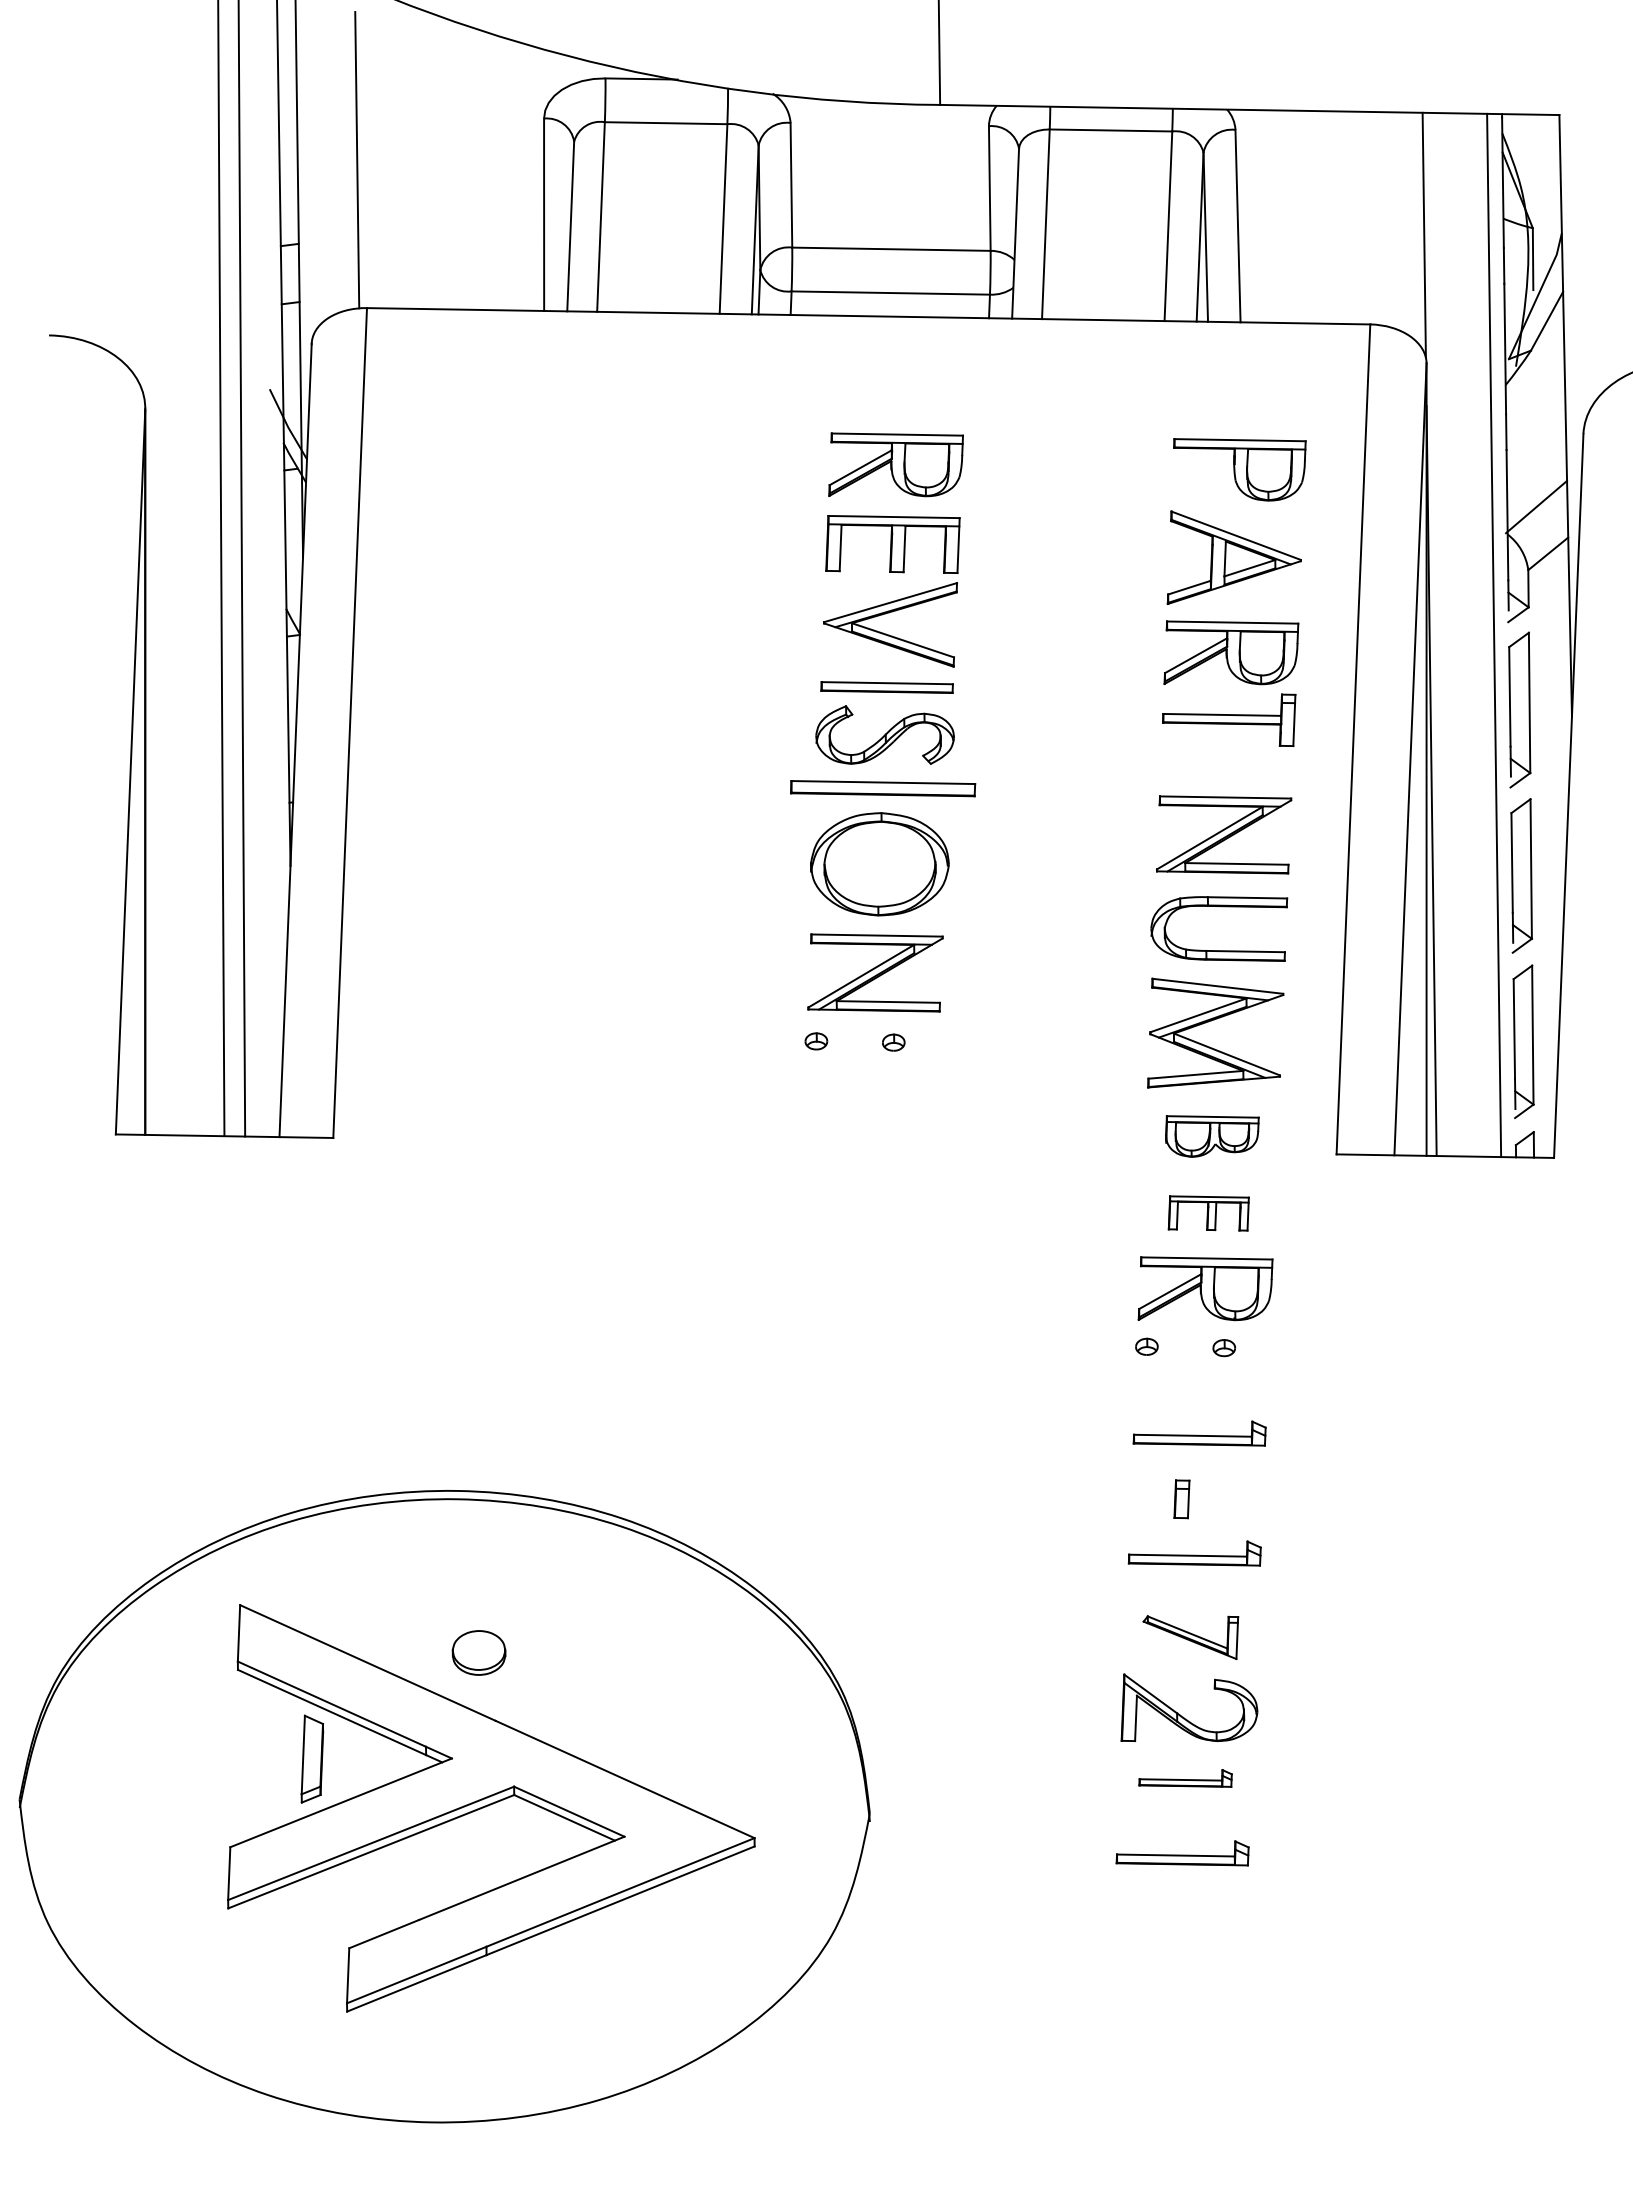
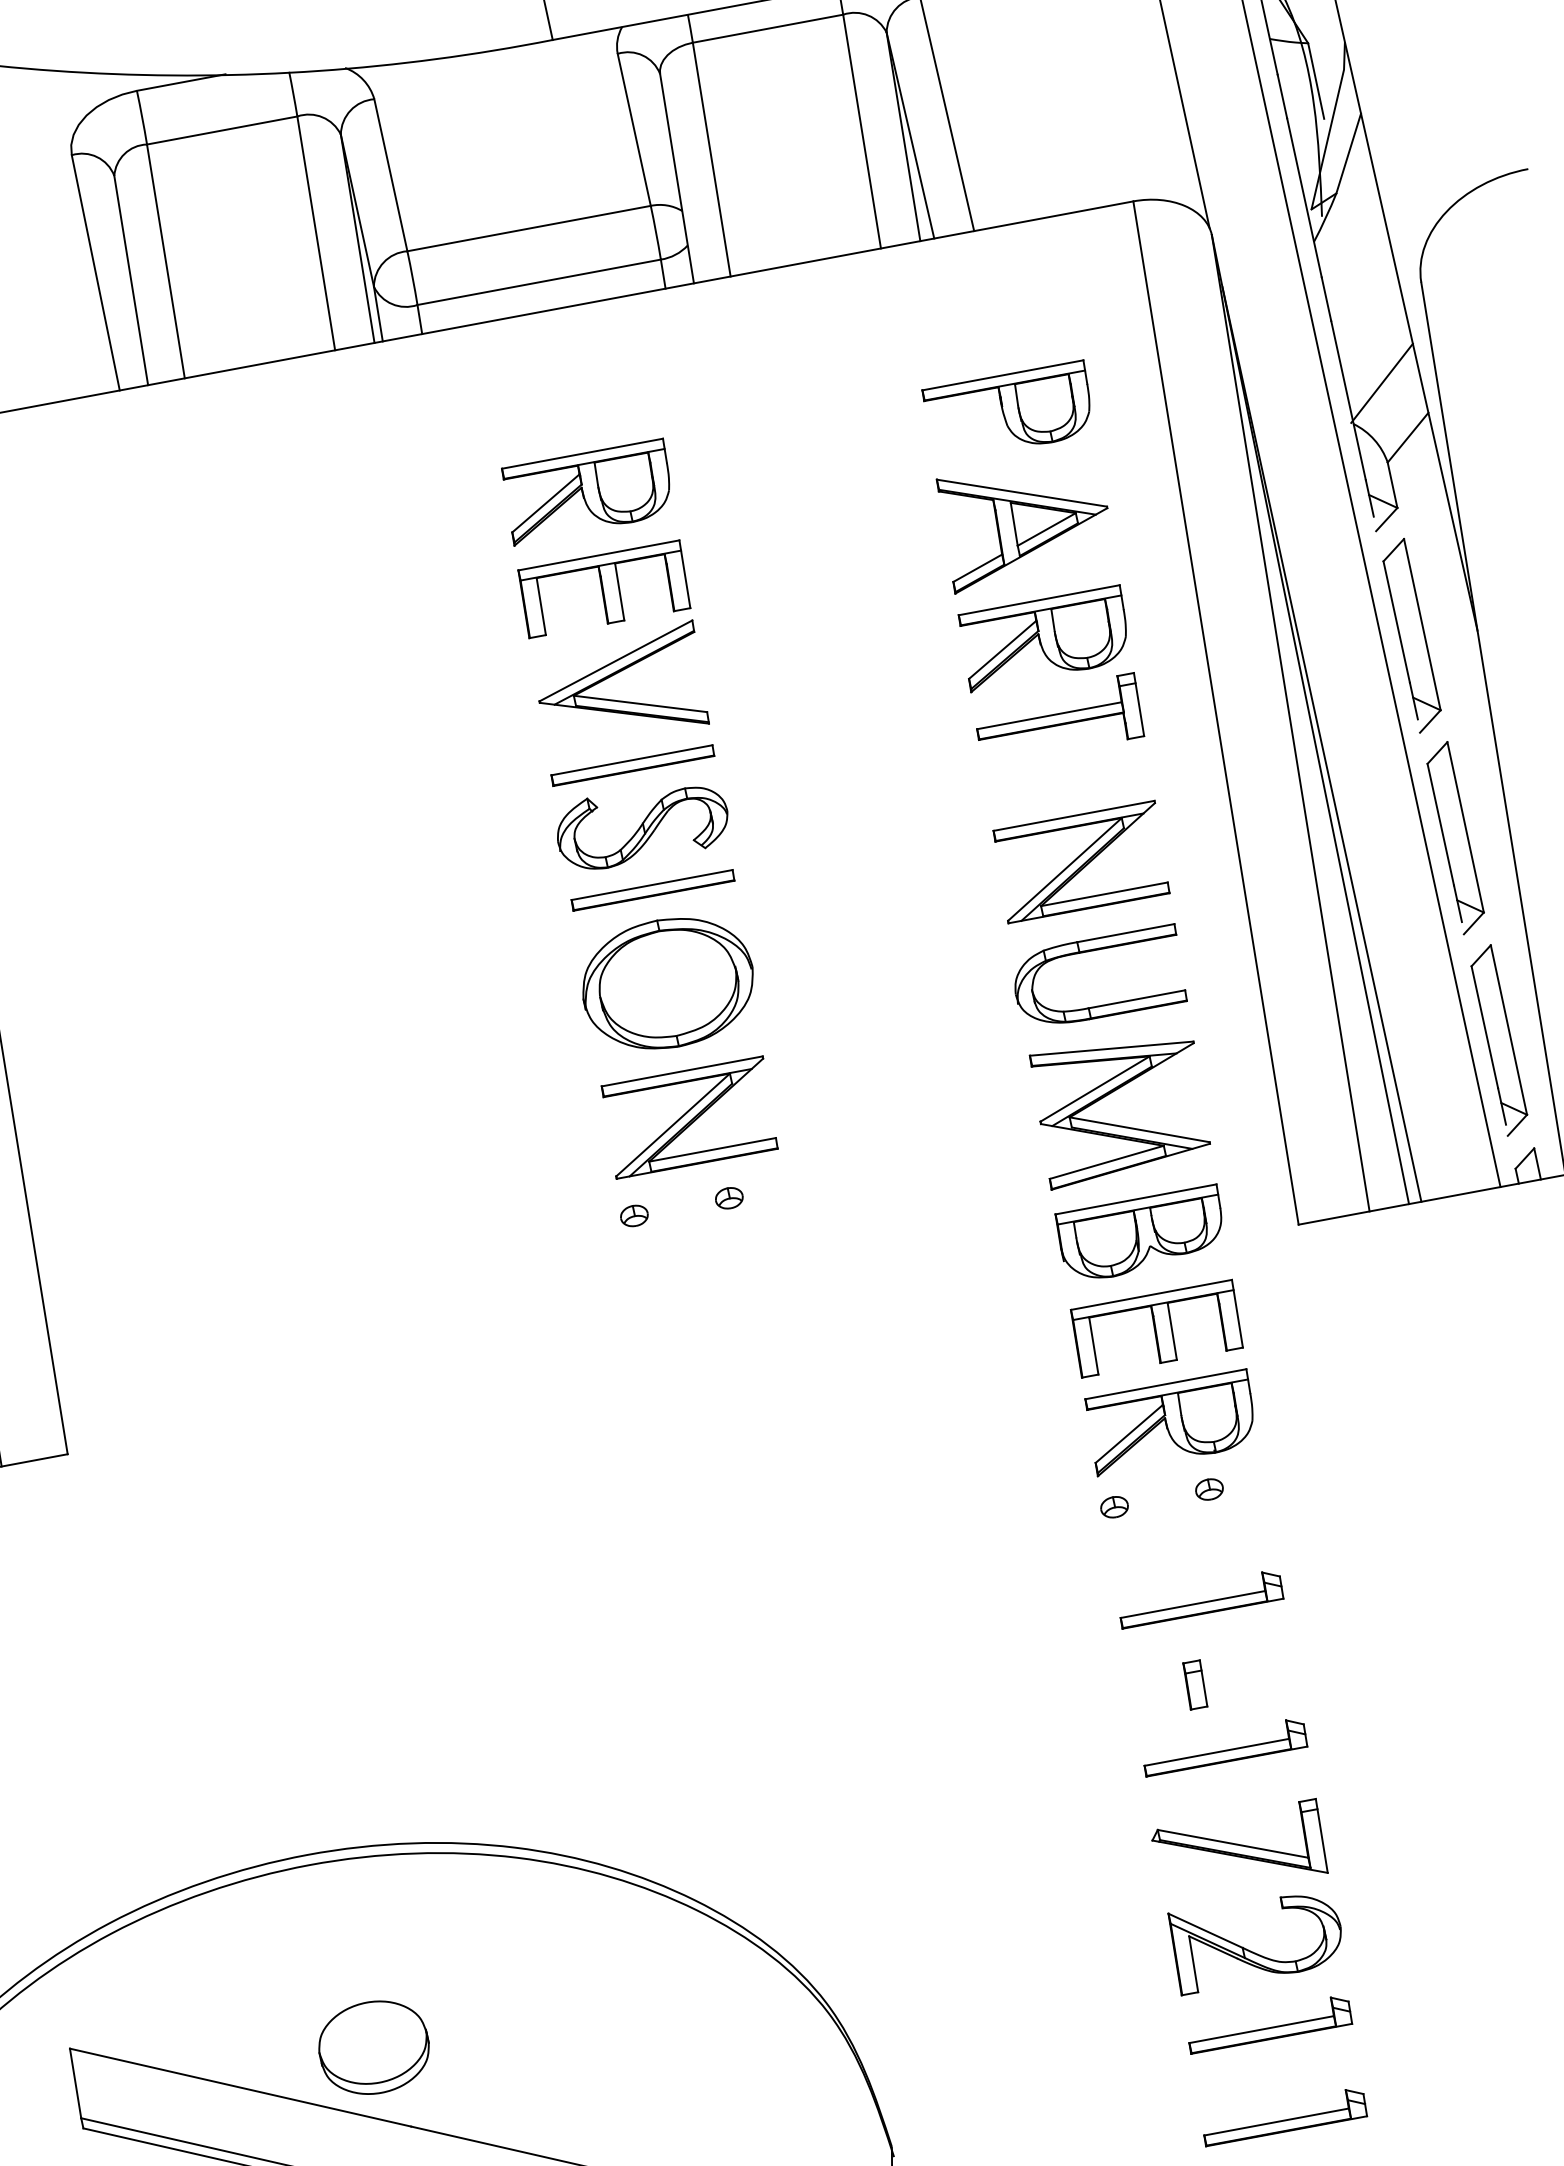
part: (882, 788) -> (652, 890), size x0.71
part: (1212, 1136) -> (1142, 1233), size x1.43
part: (1208, 1213) -> (1156, 1328), size x1.67
part: (1190, 1637) -> (1240, 1851), size x1.43
part: (478, 1652) -> (373, 2047), size x1.67
part: (1185, 1778) -> (1269, 2025), size x1.43

